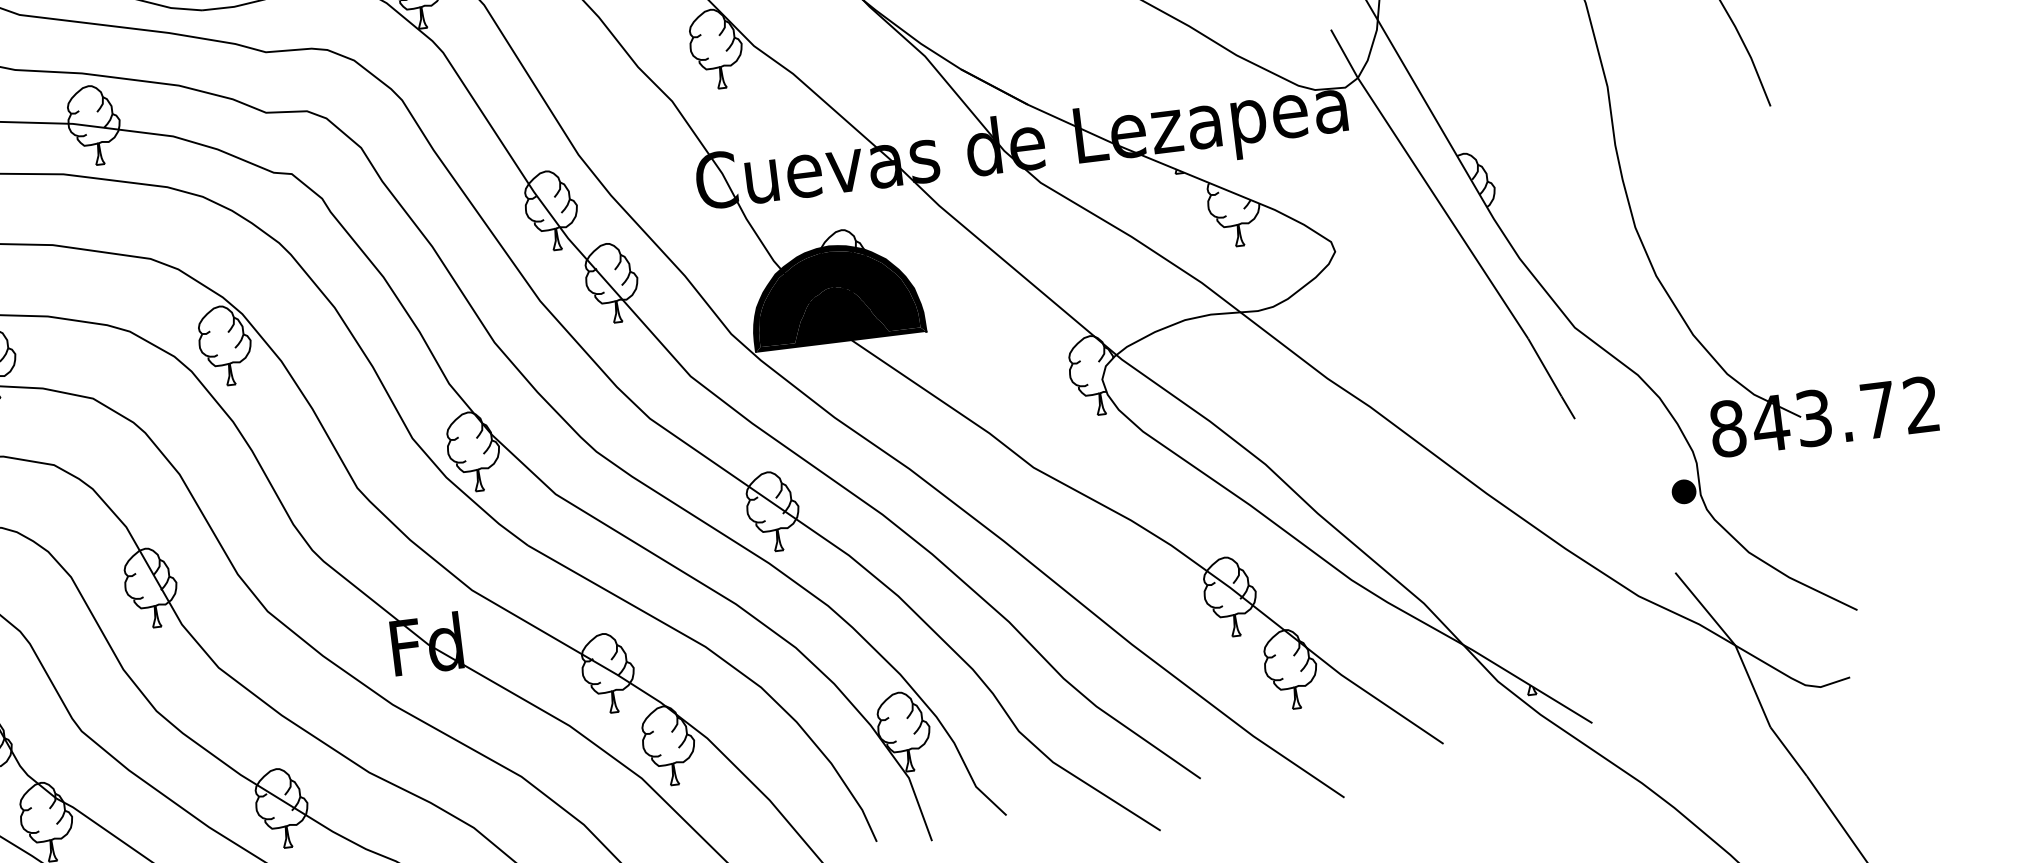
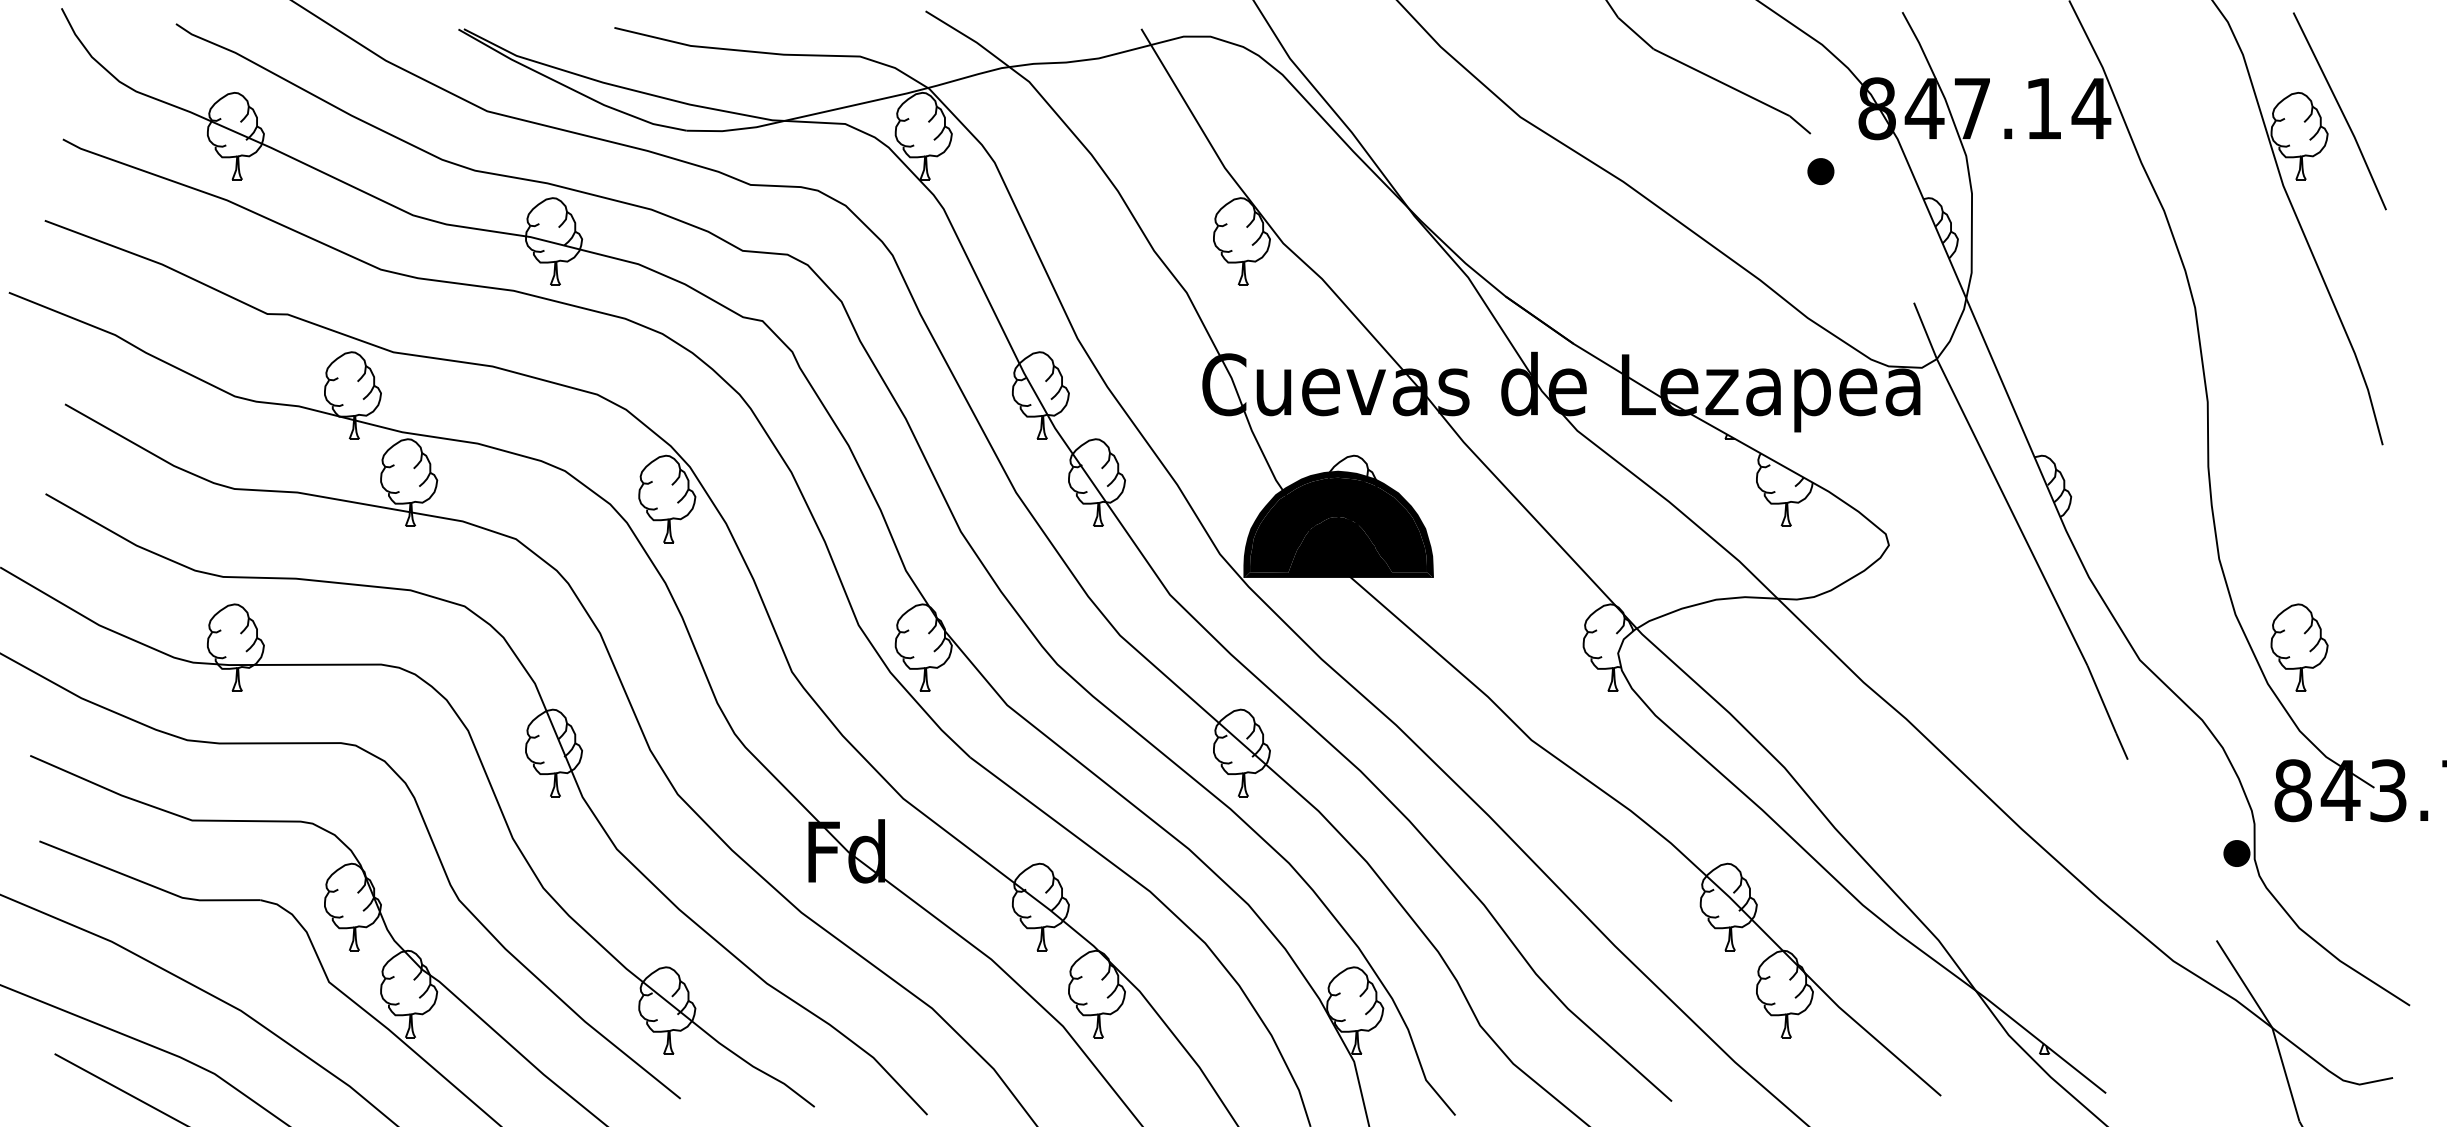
part: (1717, 298) -> (2299, 647), added

